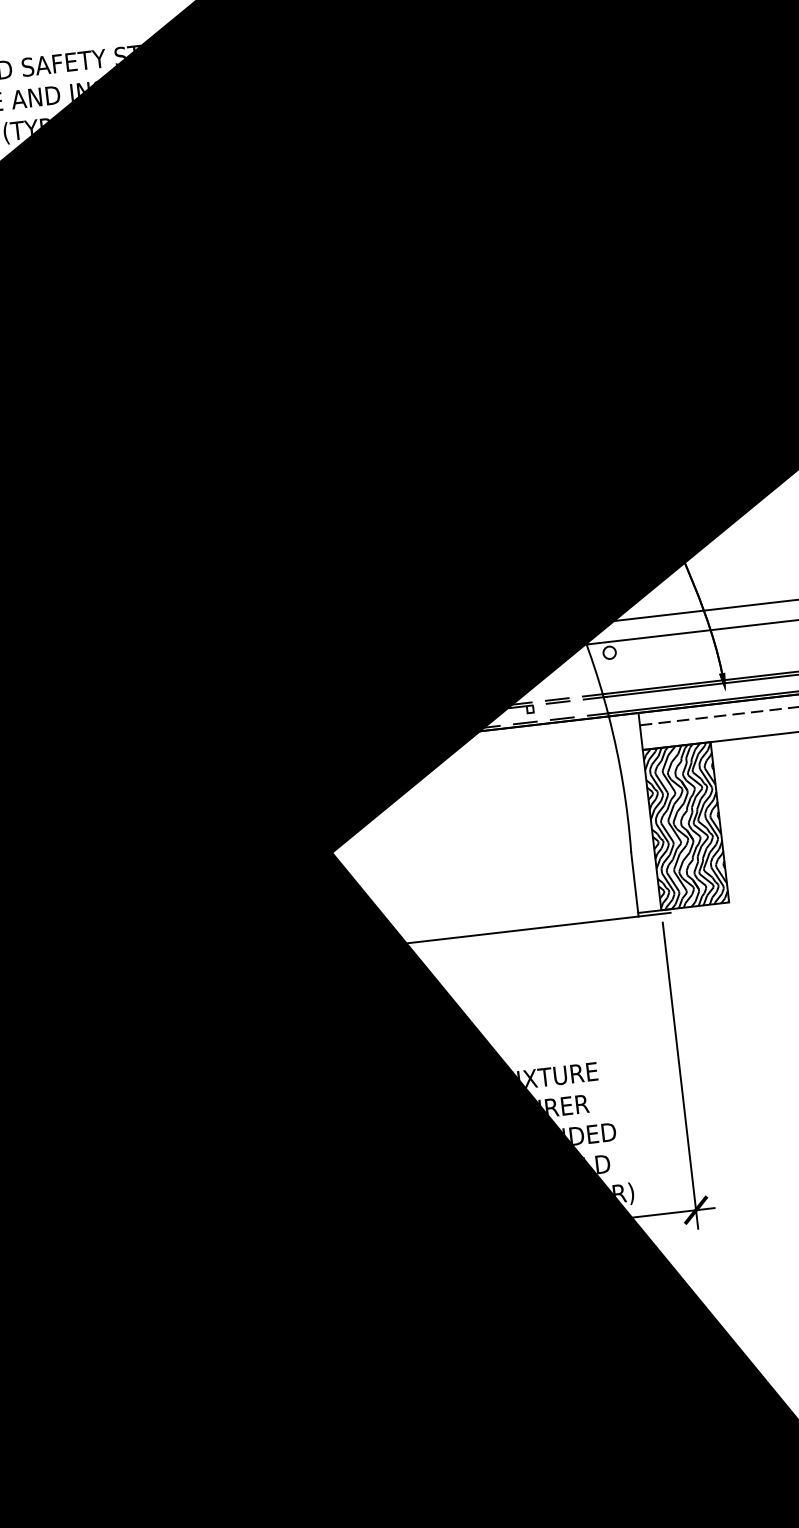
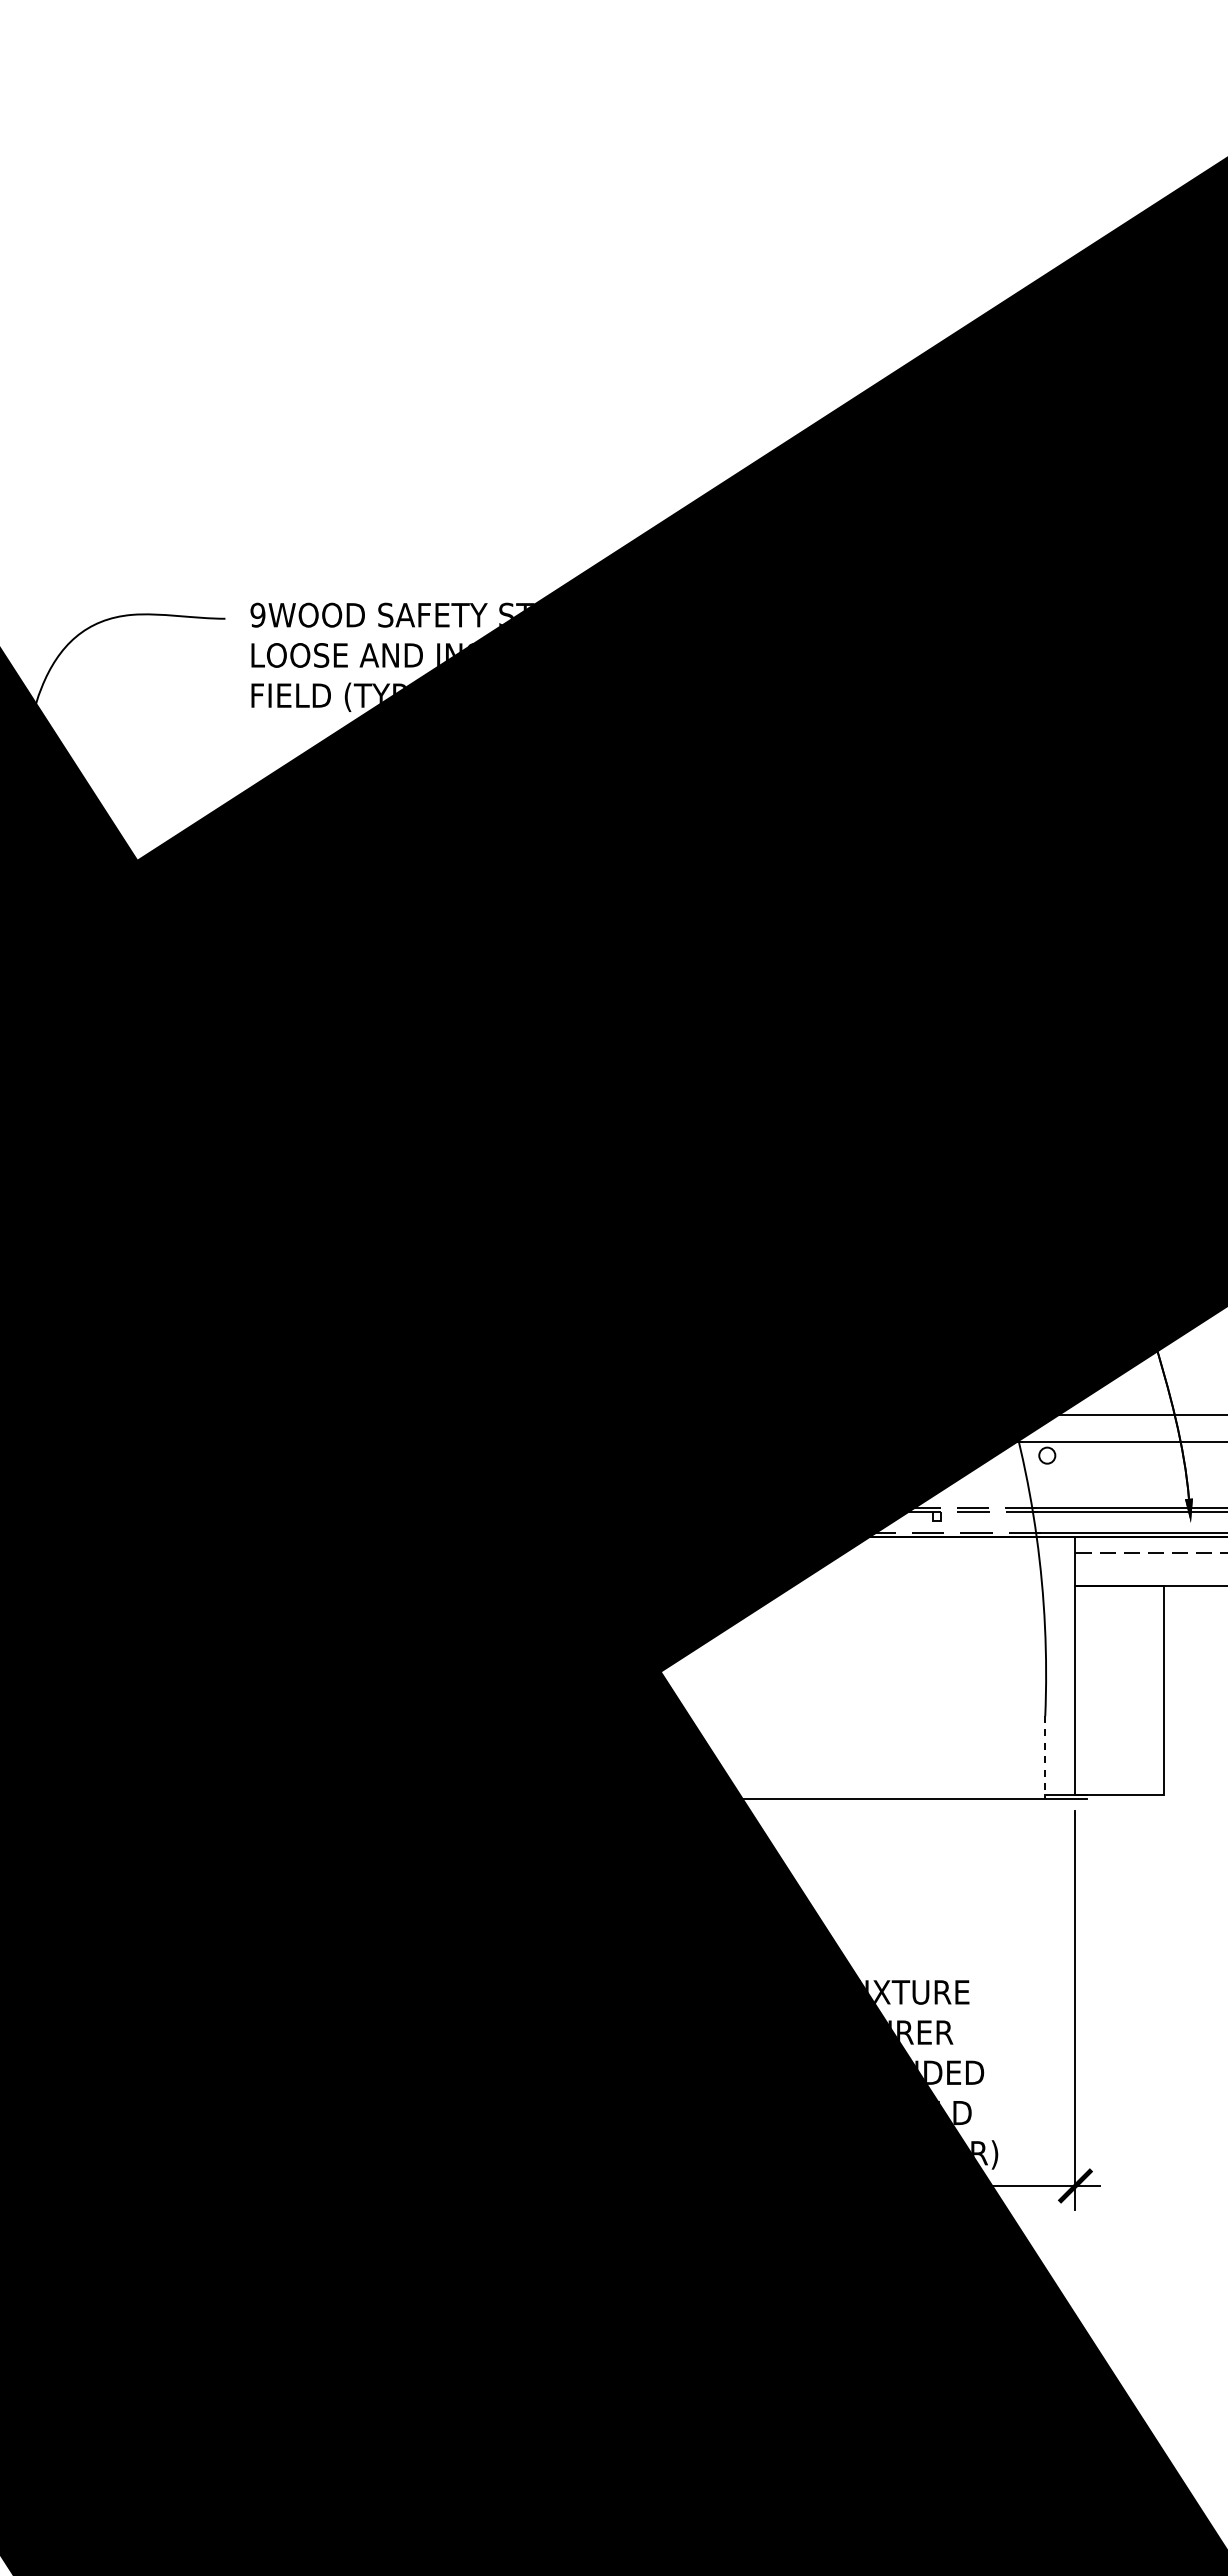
hatch: (685, 825) -> (1119, 1689), removed
line: (635, 884) -> (1045, 1757), solid -> dashed

